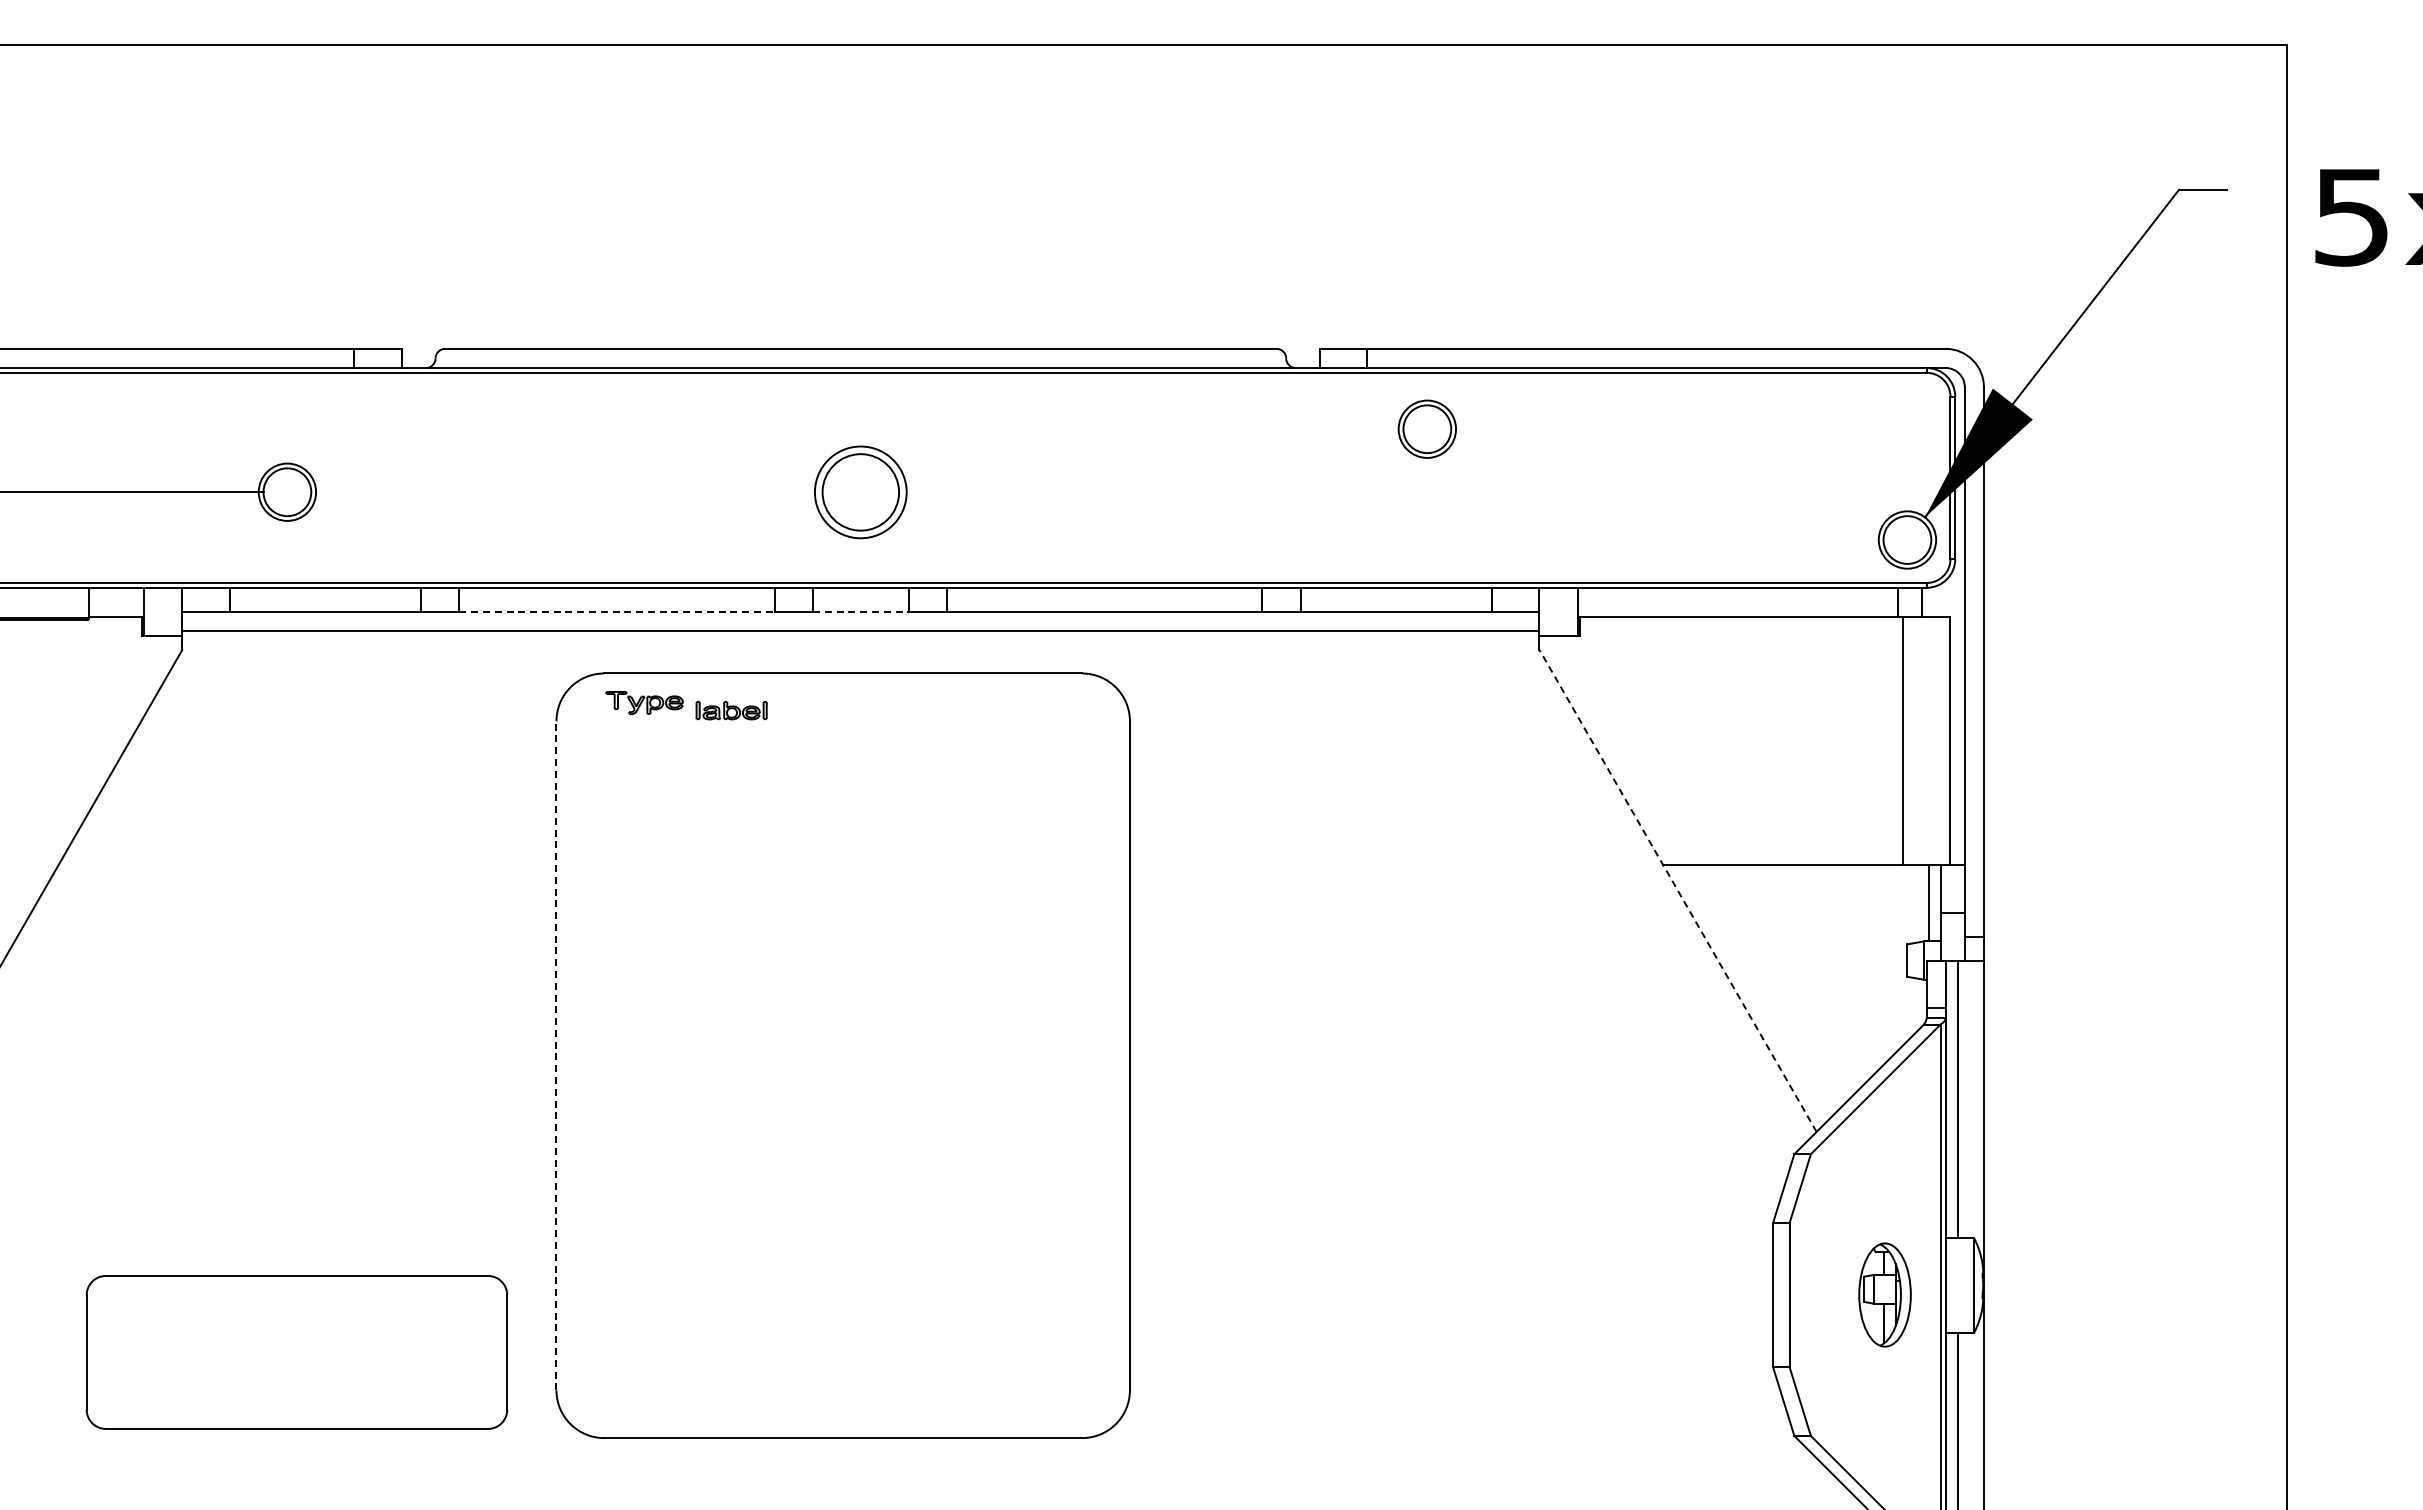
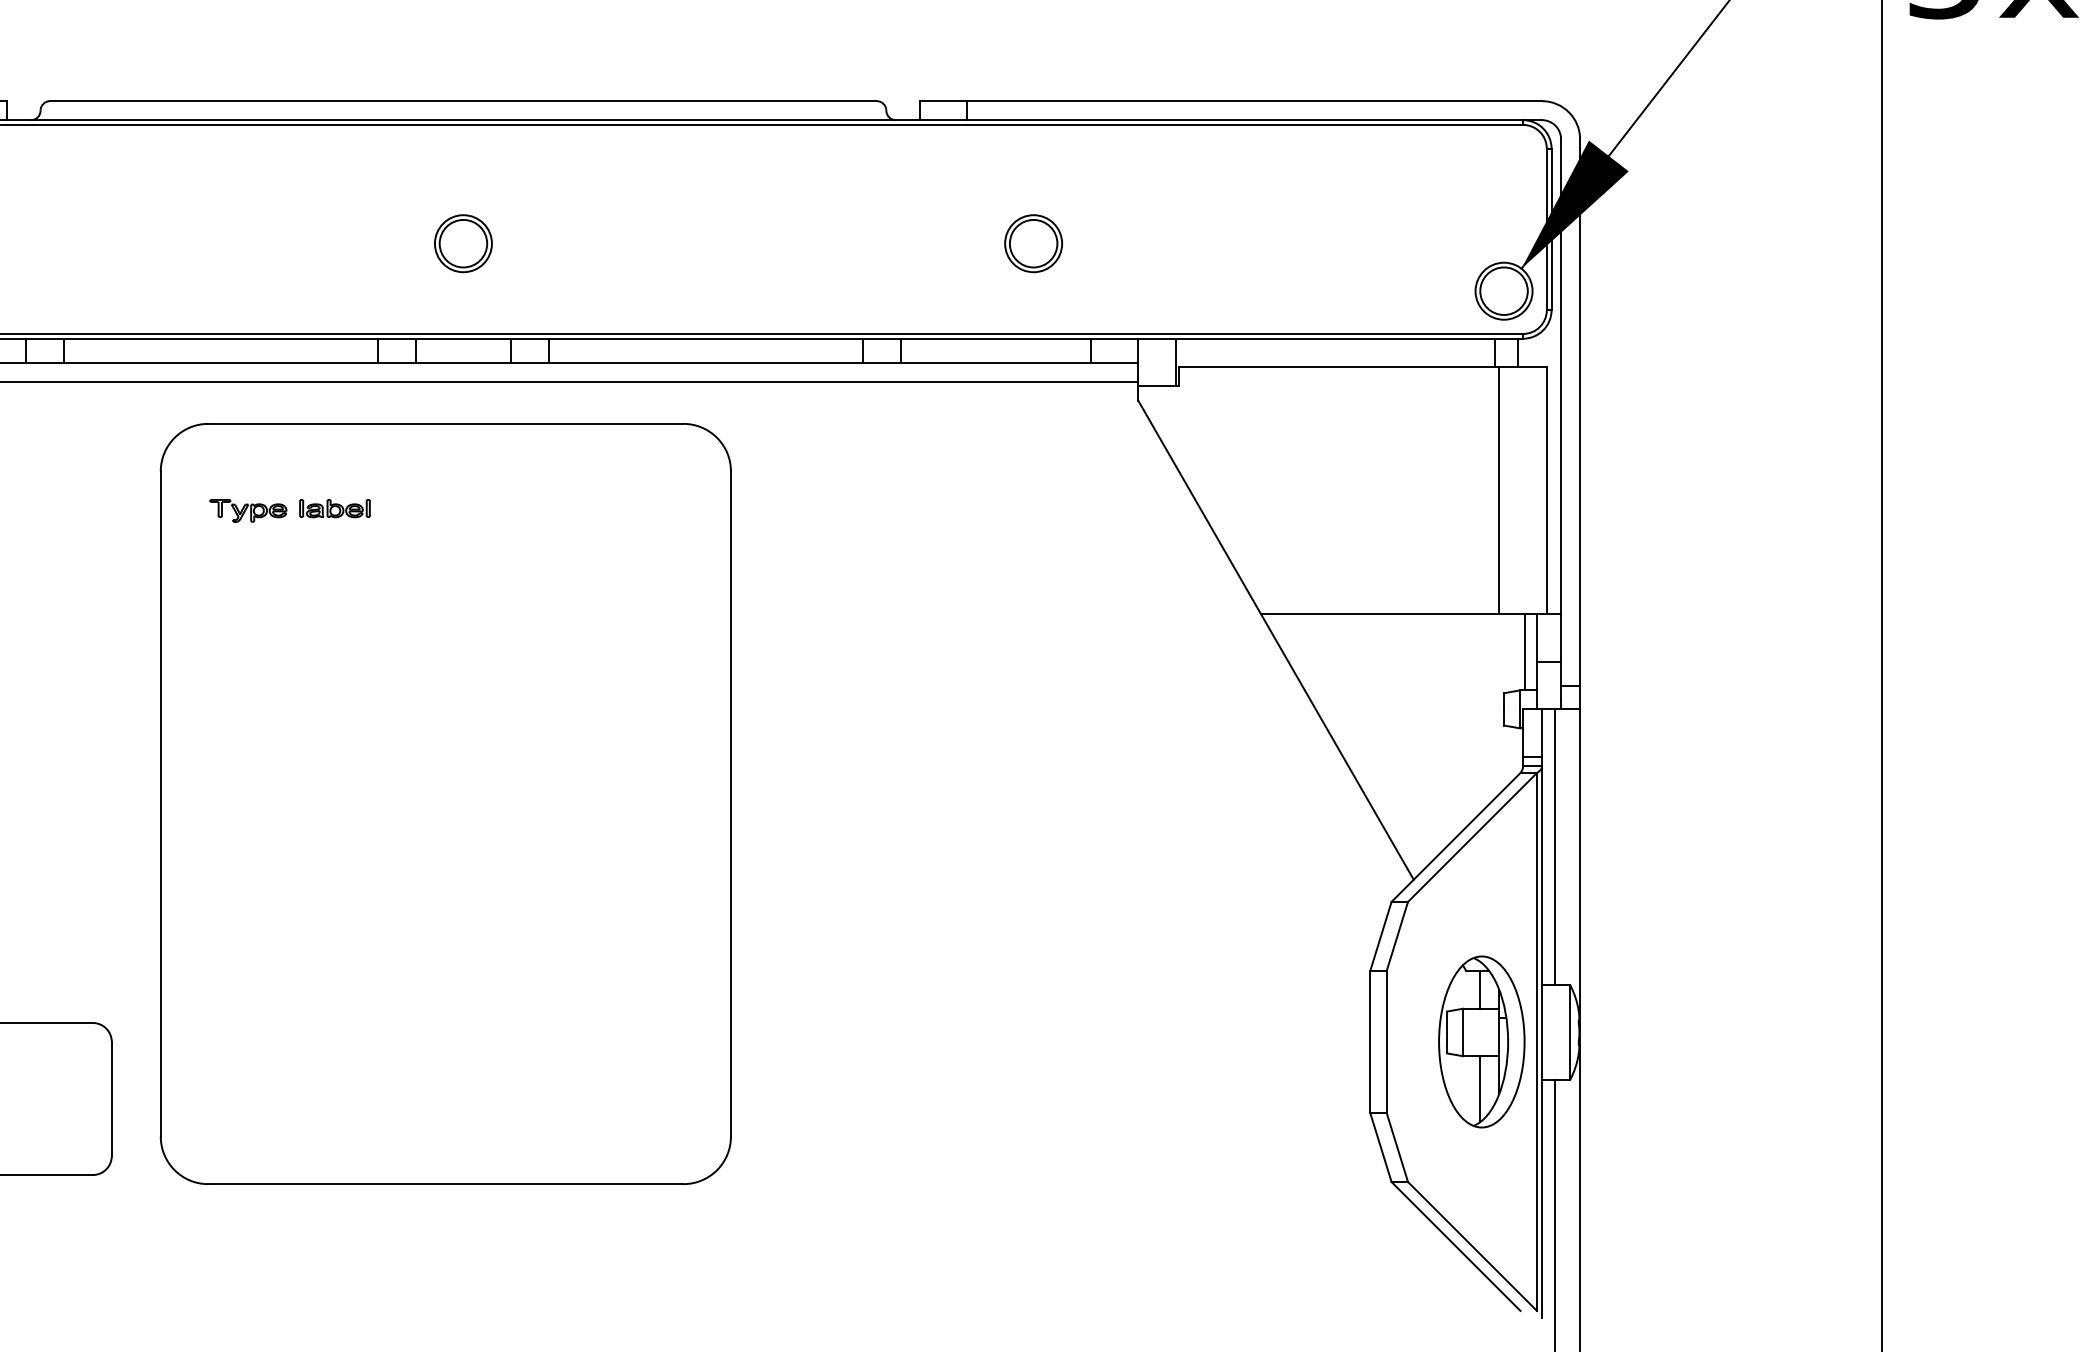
part: (1426, 428) -> (1032, 242), moved
part: (860, 491) -> (463, 242), size x0.62
line: (617, 611) -> (221, 362), dashed -> solid
line: (860, 611) -> (463, 362), dashed -> solid
part: (644, 702) -> (248, 510), moved
part: (731, 710) -> (334, 508), moved
line: (1677, 890) -> (1275, 639), dashed -> solid
line: (556, 1055) -> (160, 803), dashed -> solid
part: (1884, 1294) -> (1481, 1041), size x1.67

